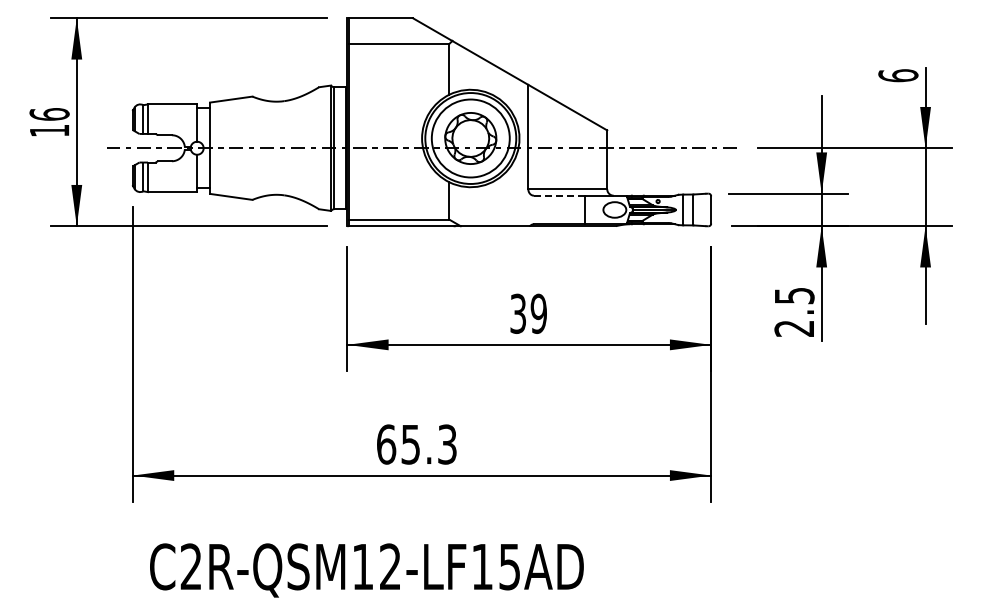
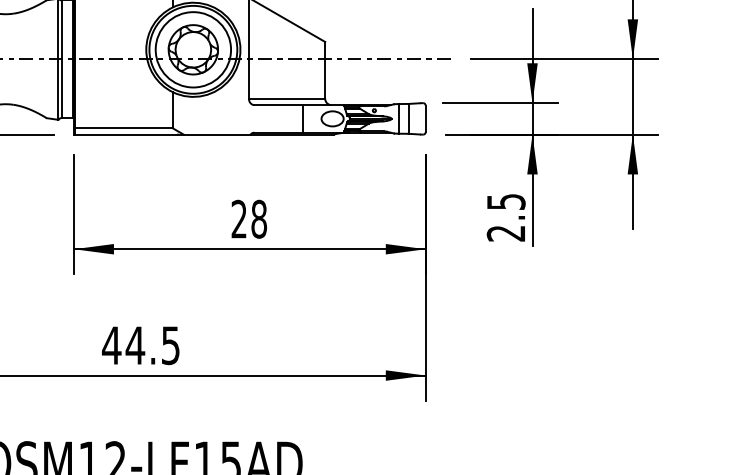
line: (558, 195) -> (278, 104), dashed -> solid
text: (528, 313) -> (249, 218), 39 -> 28
text: (416, 444) -> (140, 345), 65.3 -> 44.5

